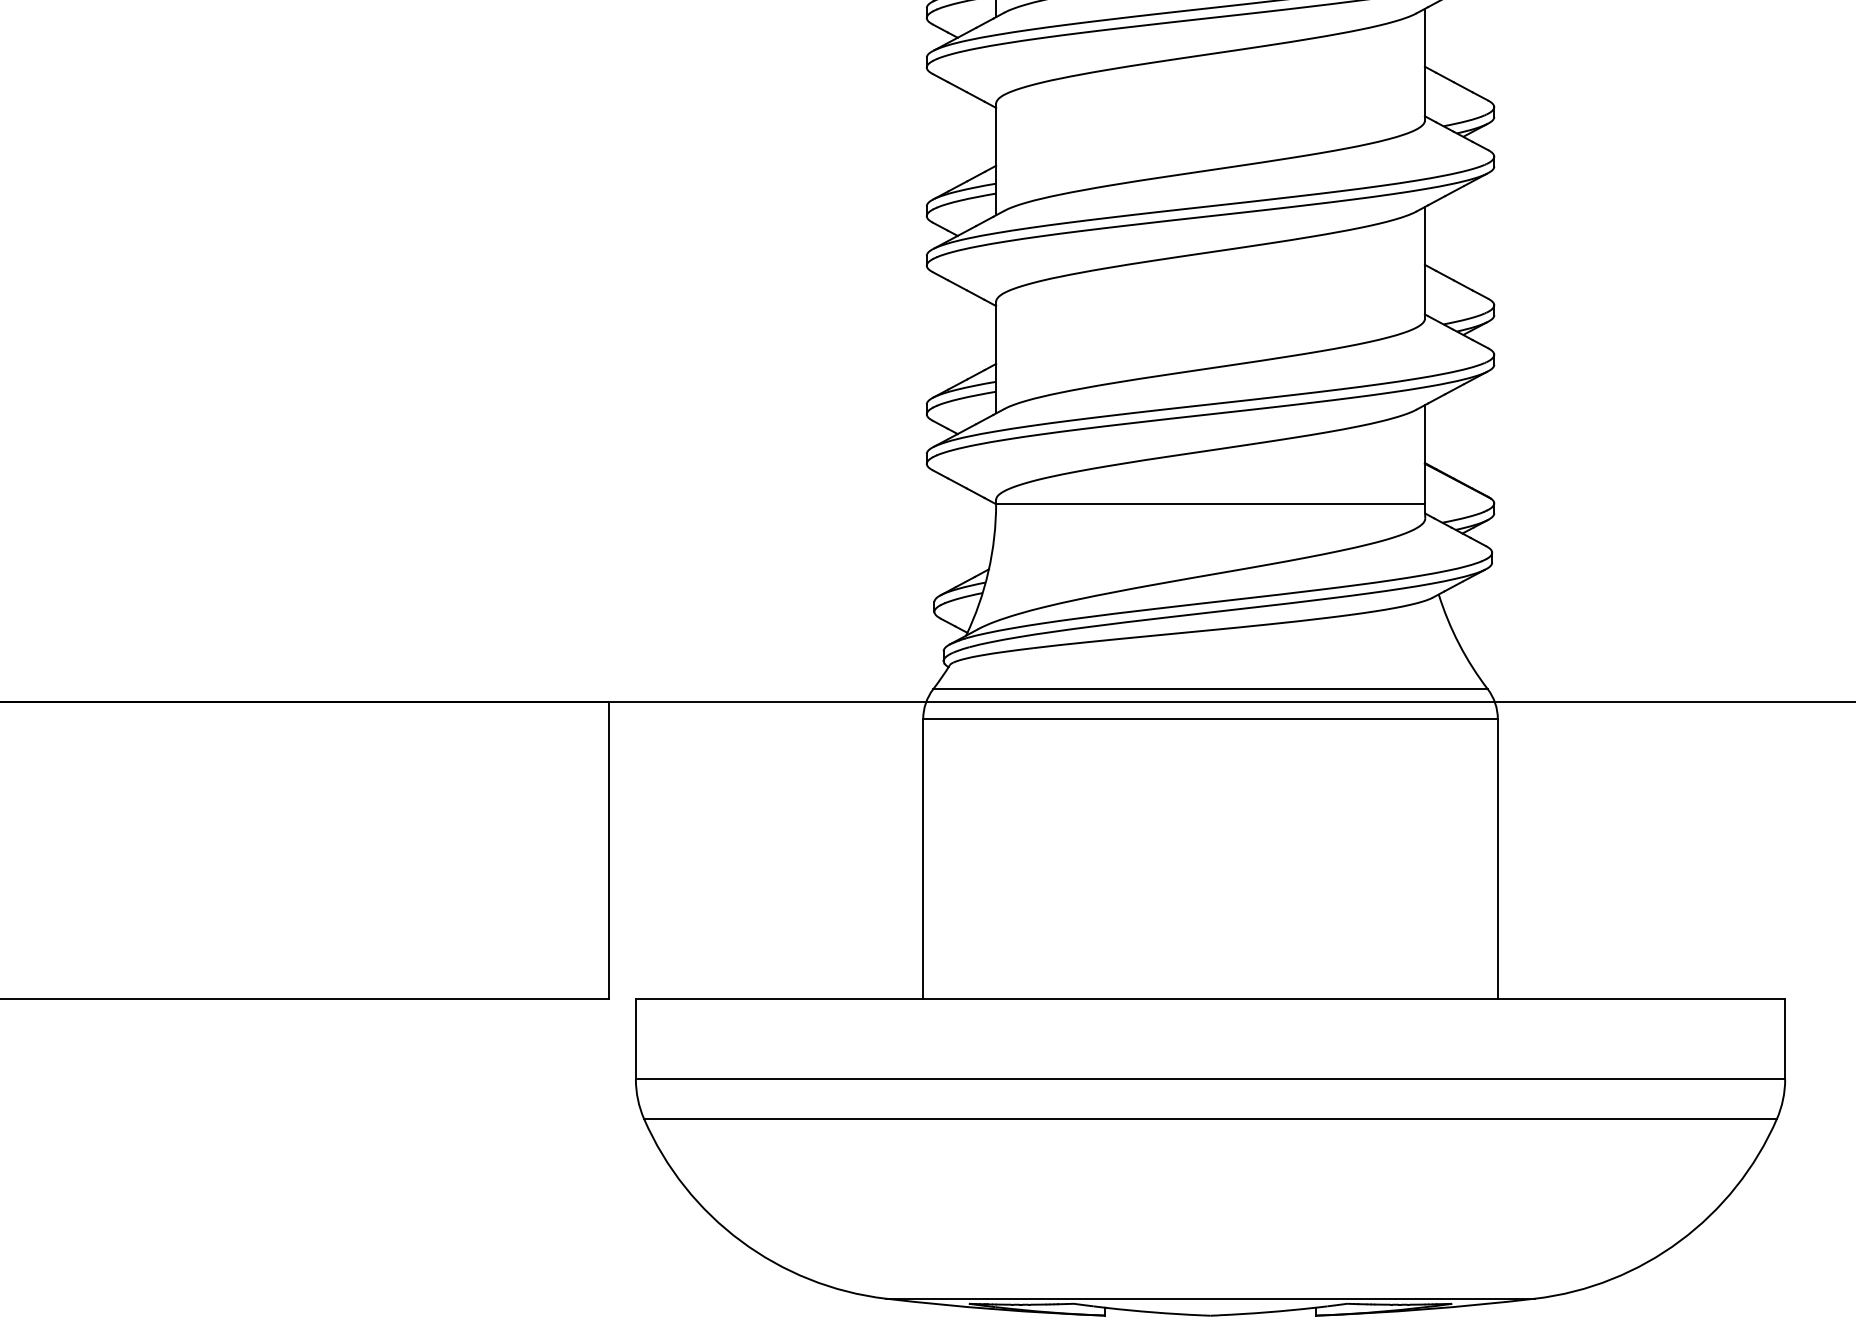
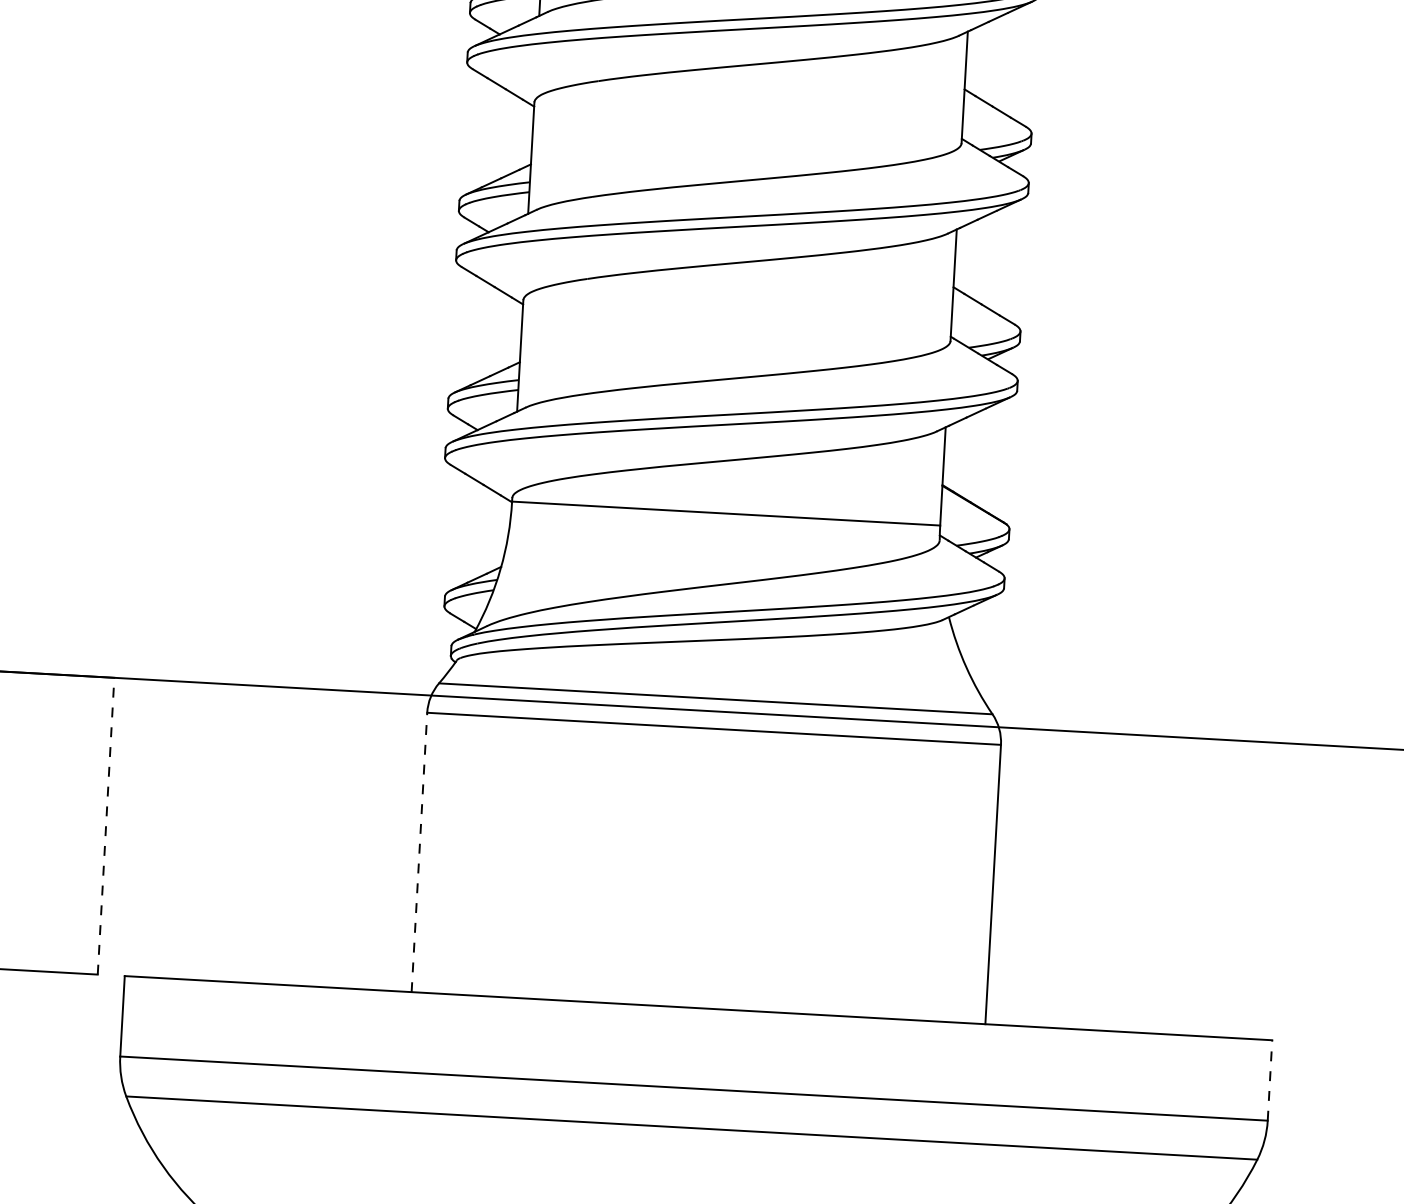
line: (608, 850) -> (105, 826), solid -> dashed
line: (923, 859) -> (419, 852), solid -> dashed
line: (1785, 1038) -> (1270, 1079), solid -> dashed

